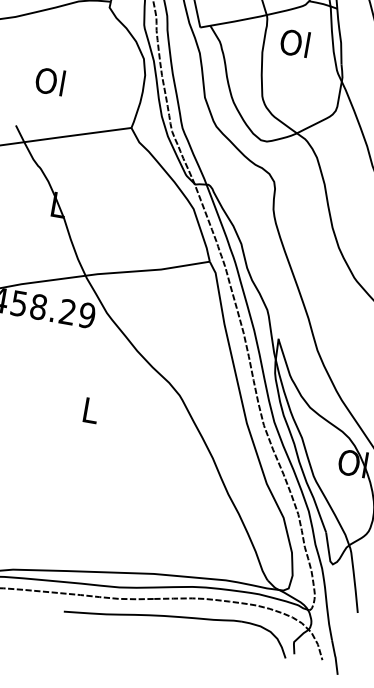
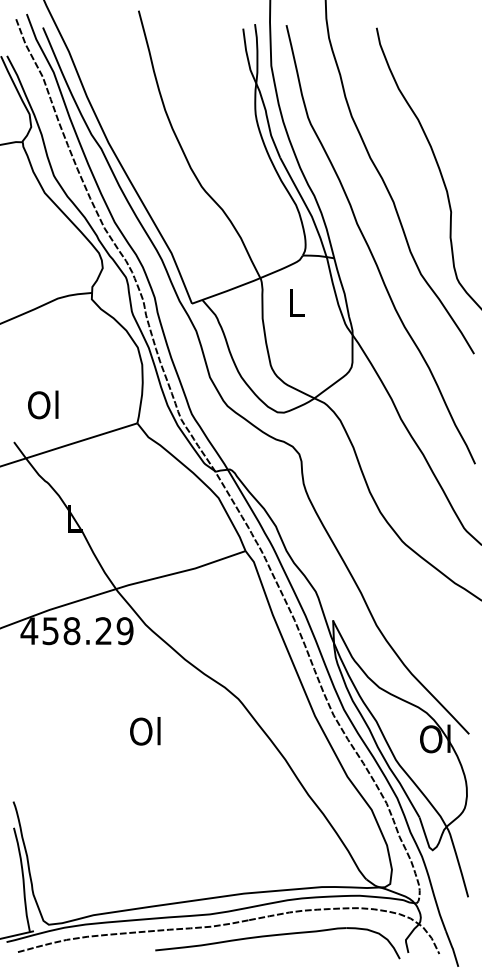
text: (294, 42) -> (295, 302), Ol -> L
text: (50, 81) -> (43, 404), moved
text: (89, 410) -> (145, 731), L -> Ol

